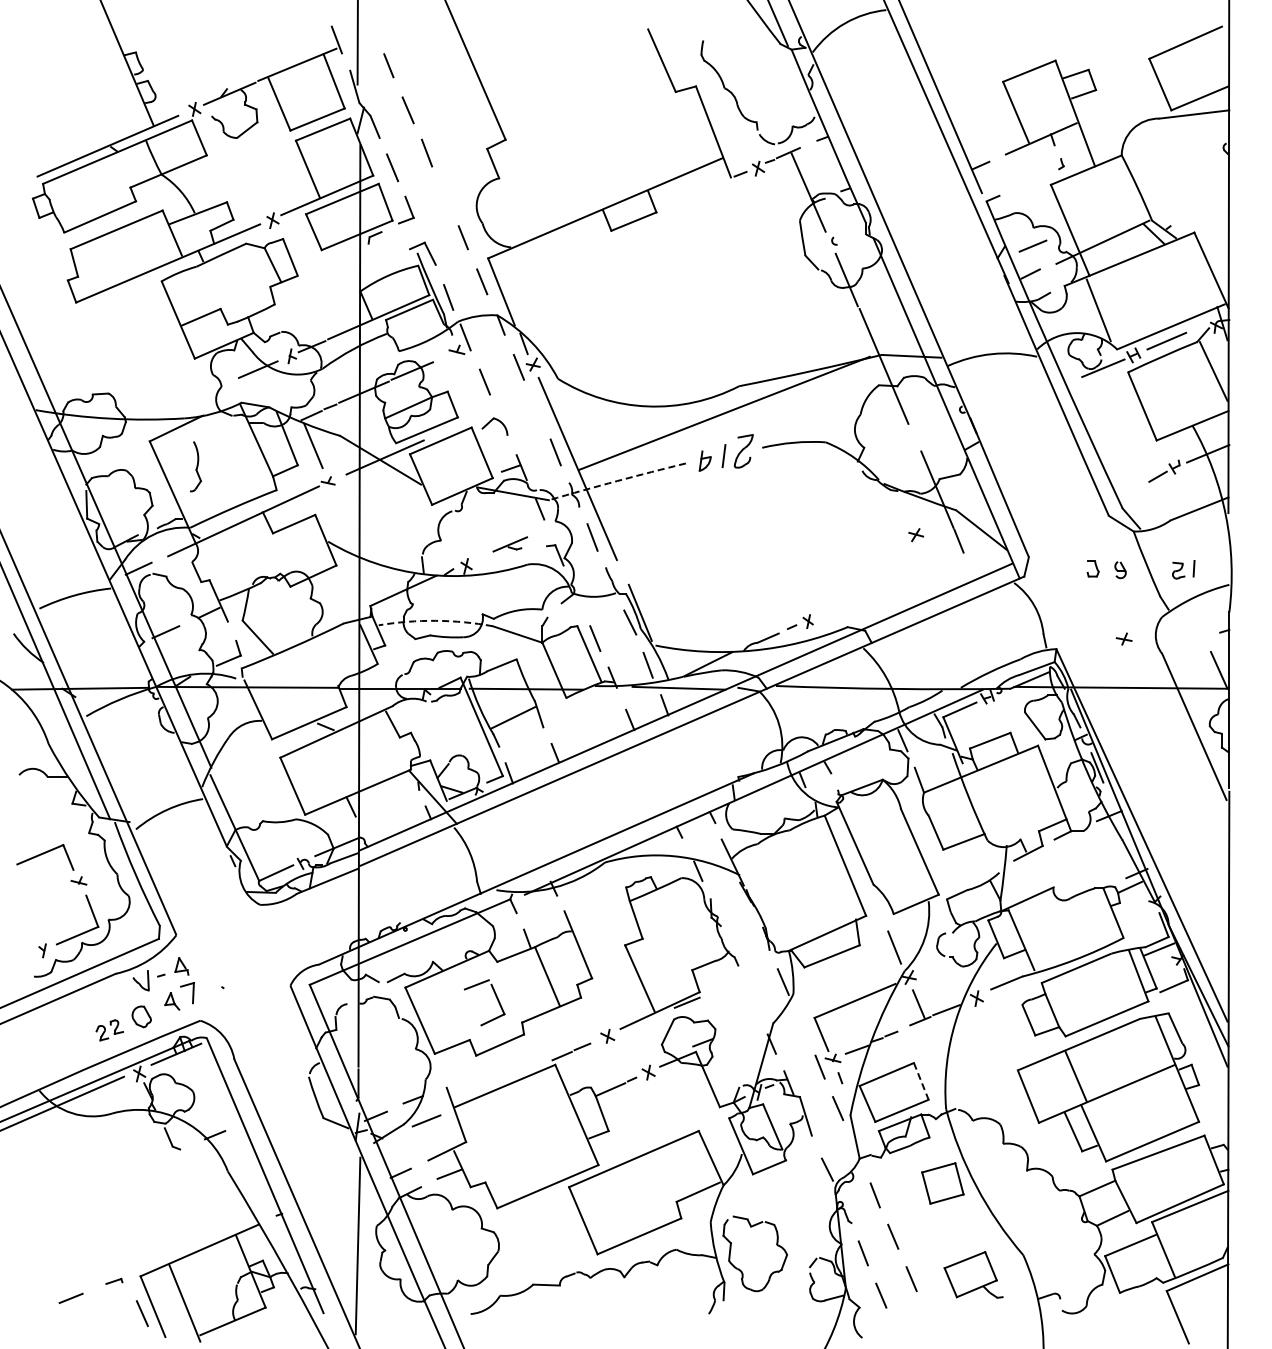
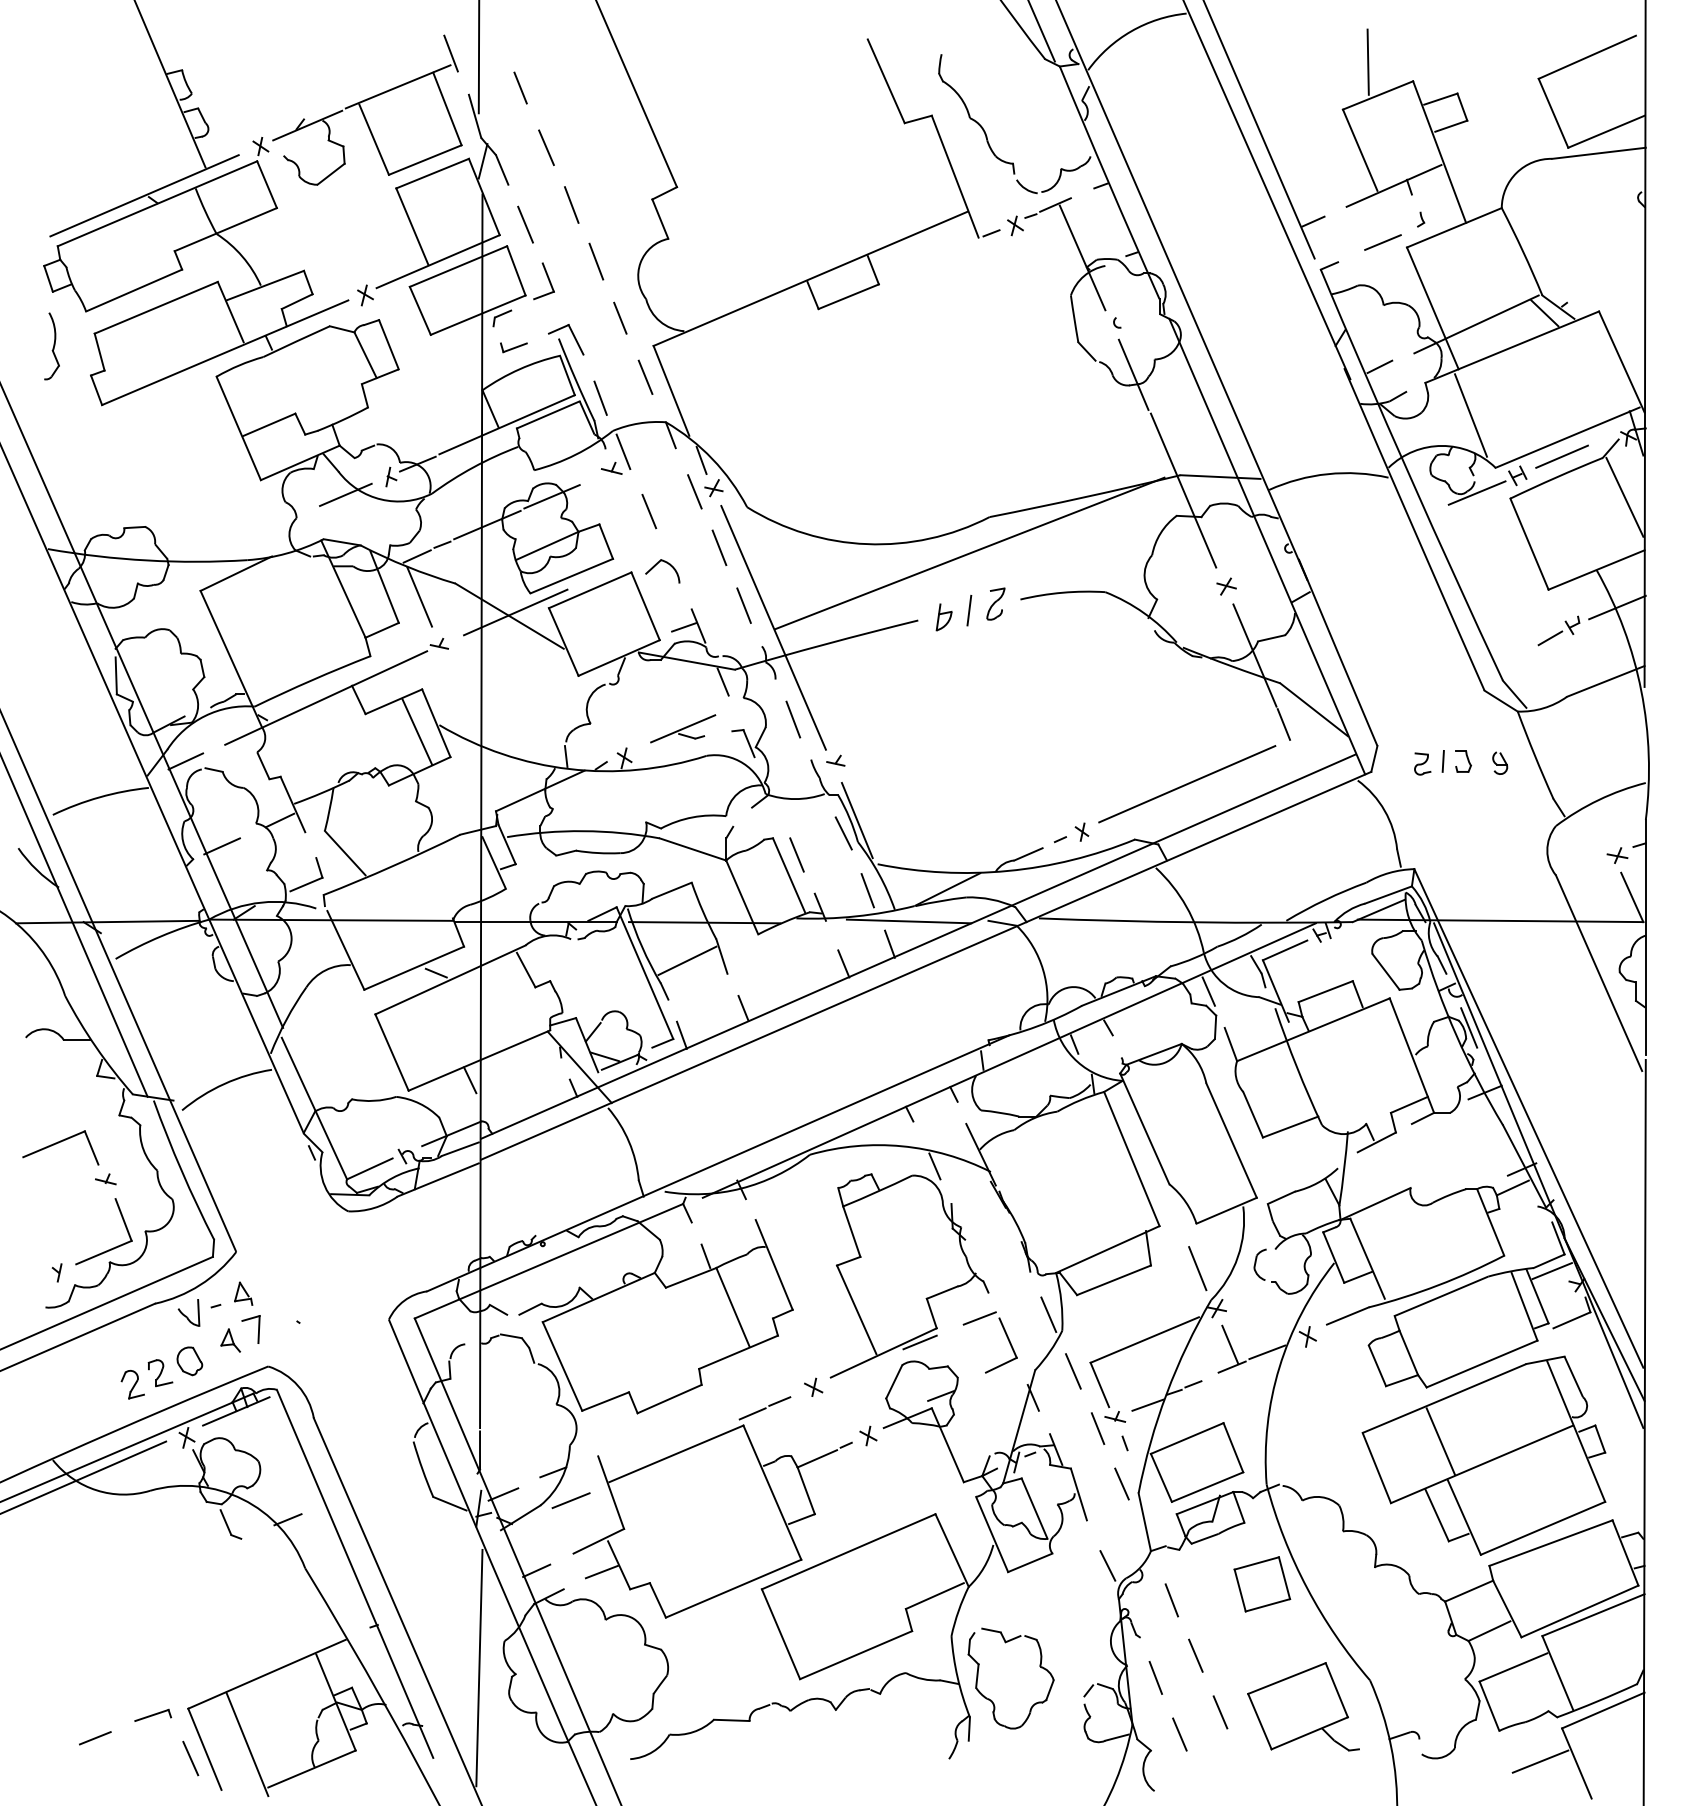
line: (1021, 46) -> (1367, 62), added
line: (445, 195) -> (596, 261), added
line: (1032, 245) -> (1382, 241), moved
part: (383, 259) -> (513, 347), added
line: (537, 409) -> (719, 548), added
part: (743, 450) -> (995, 603), size x0.71
part: (195, 466) -> (51, 346), moved
arc: (617, 481) -> (826, 644), dashed -> solid
part: (916, 535) -> (1227, 587), moved
part: (510, 544) -> (683, 728), size x1.43
line: (311, 546) -> (417, 731), added
part: (623, 567) -> (834, 759), added
part: (1183, 569) -> (1429, 762), moved
line: (886, 585) -> (1186, 783), added
arc: (435, 620) -> (583, 830), dashed -> solid
part: (1123, 638) -> (1616, 854), moved
part: (495, 996) -> (1004, 1334), moved
line: (801, 1024) -> (1073, 1371), added
part: (109, 1030) -> (146, 1379), size x1.43
line: (921, 1081) -> (1233, 1447), dashed -> solid
part: (973, 1274) -> (1303, 1706), size x1.43
part: (114, 1281) -> (153, 1715), size x1.67
line: (1150, 1315) -> (1540, 1761), added

